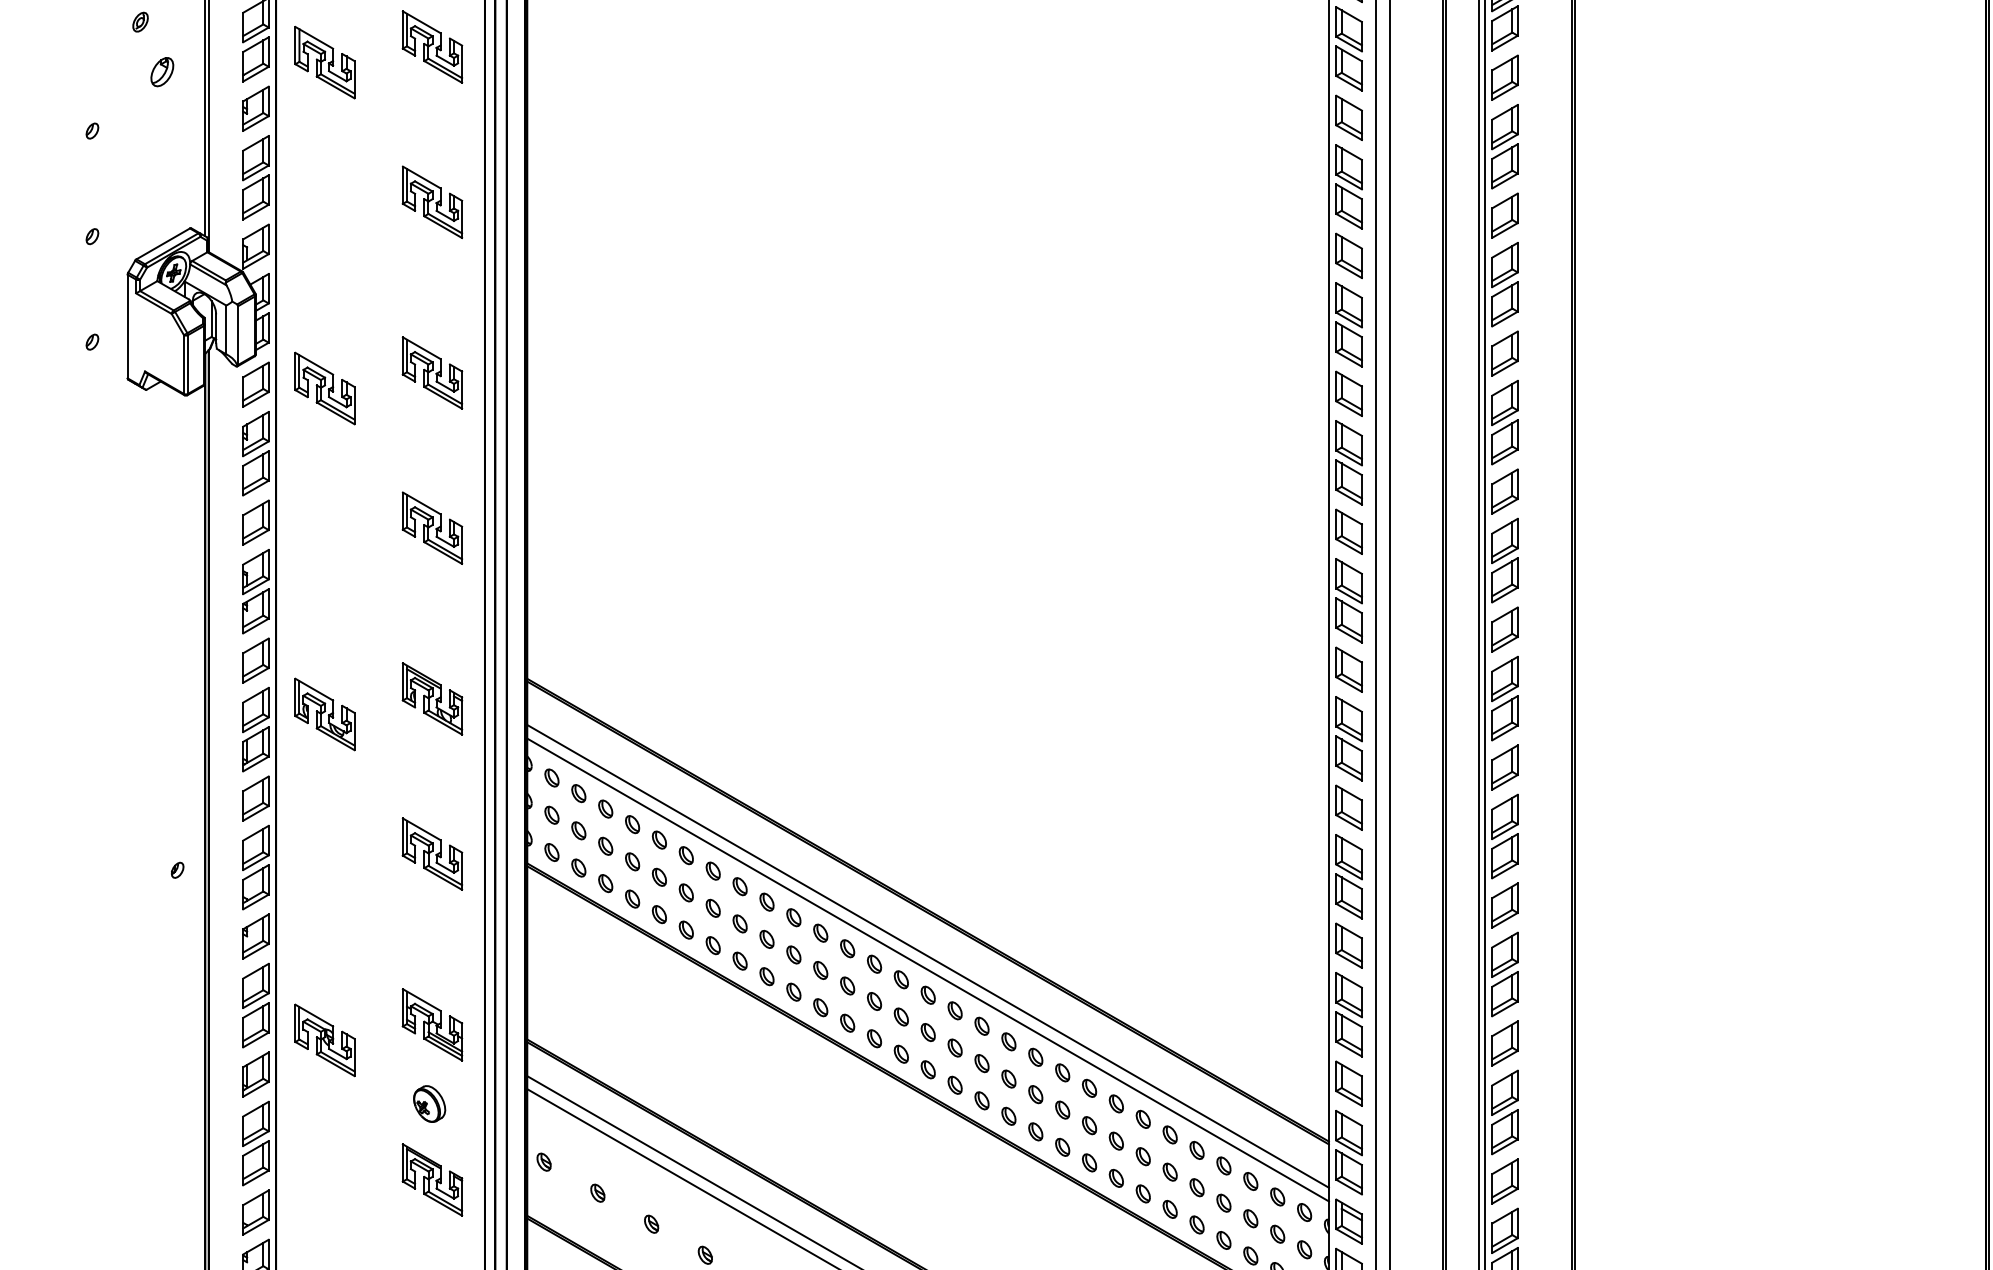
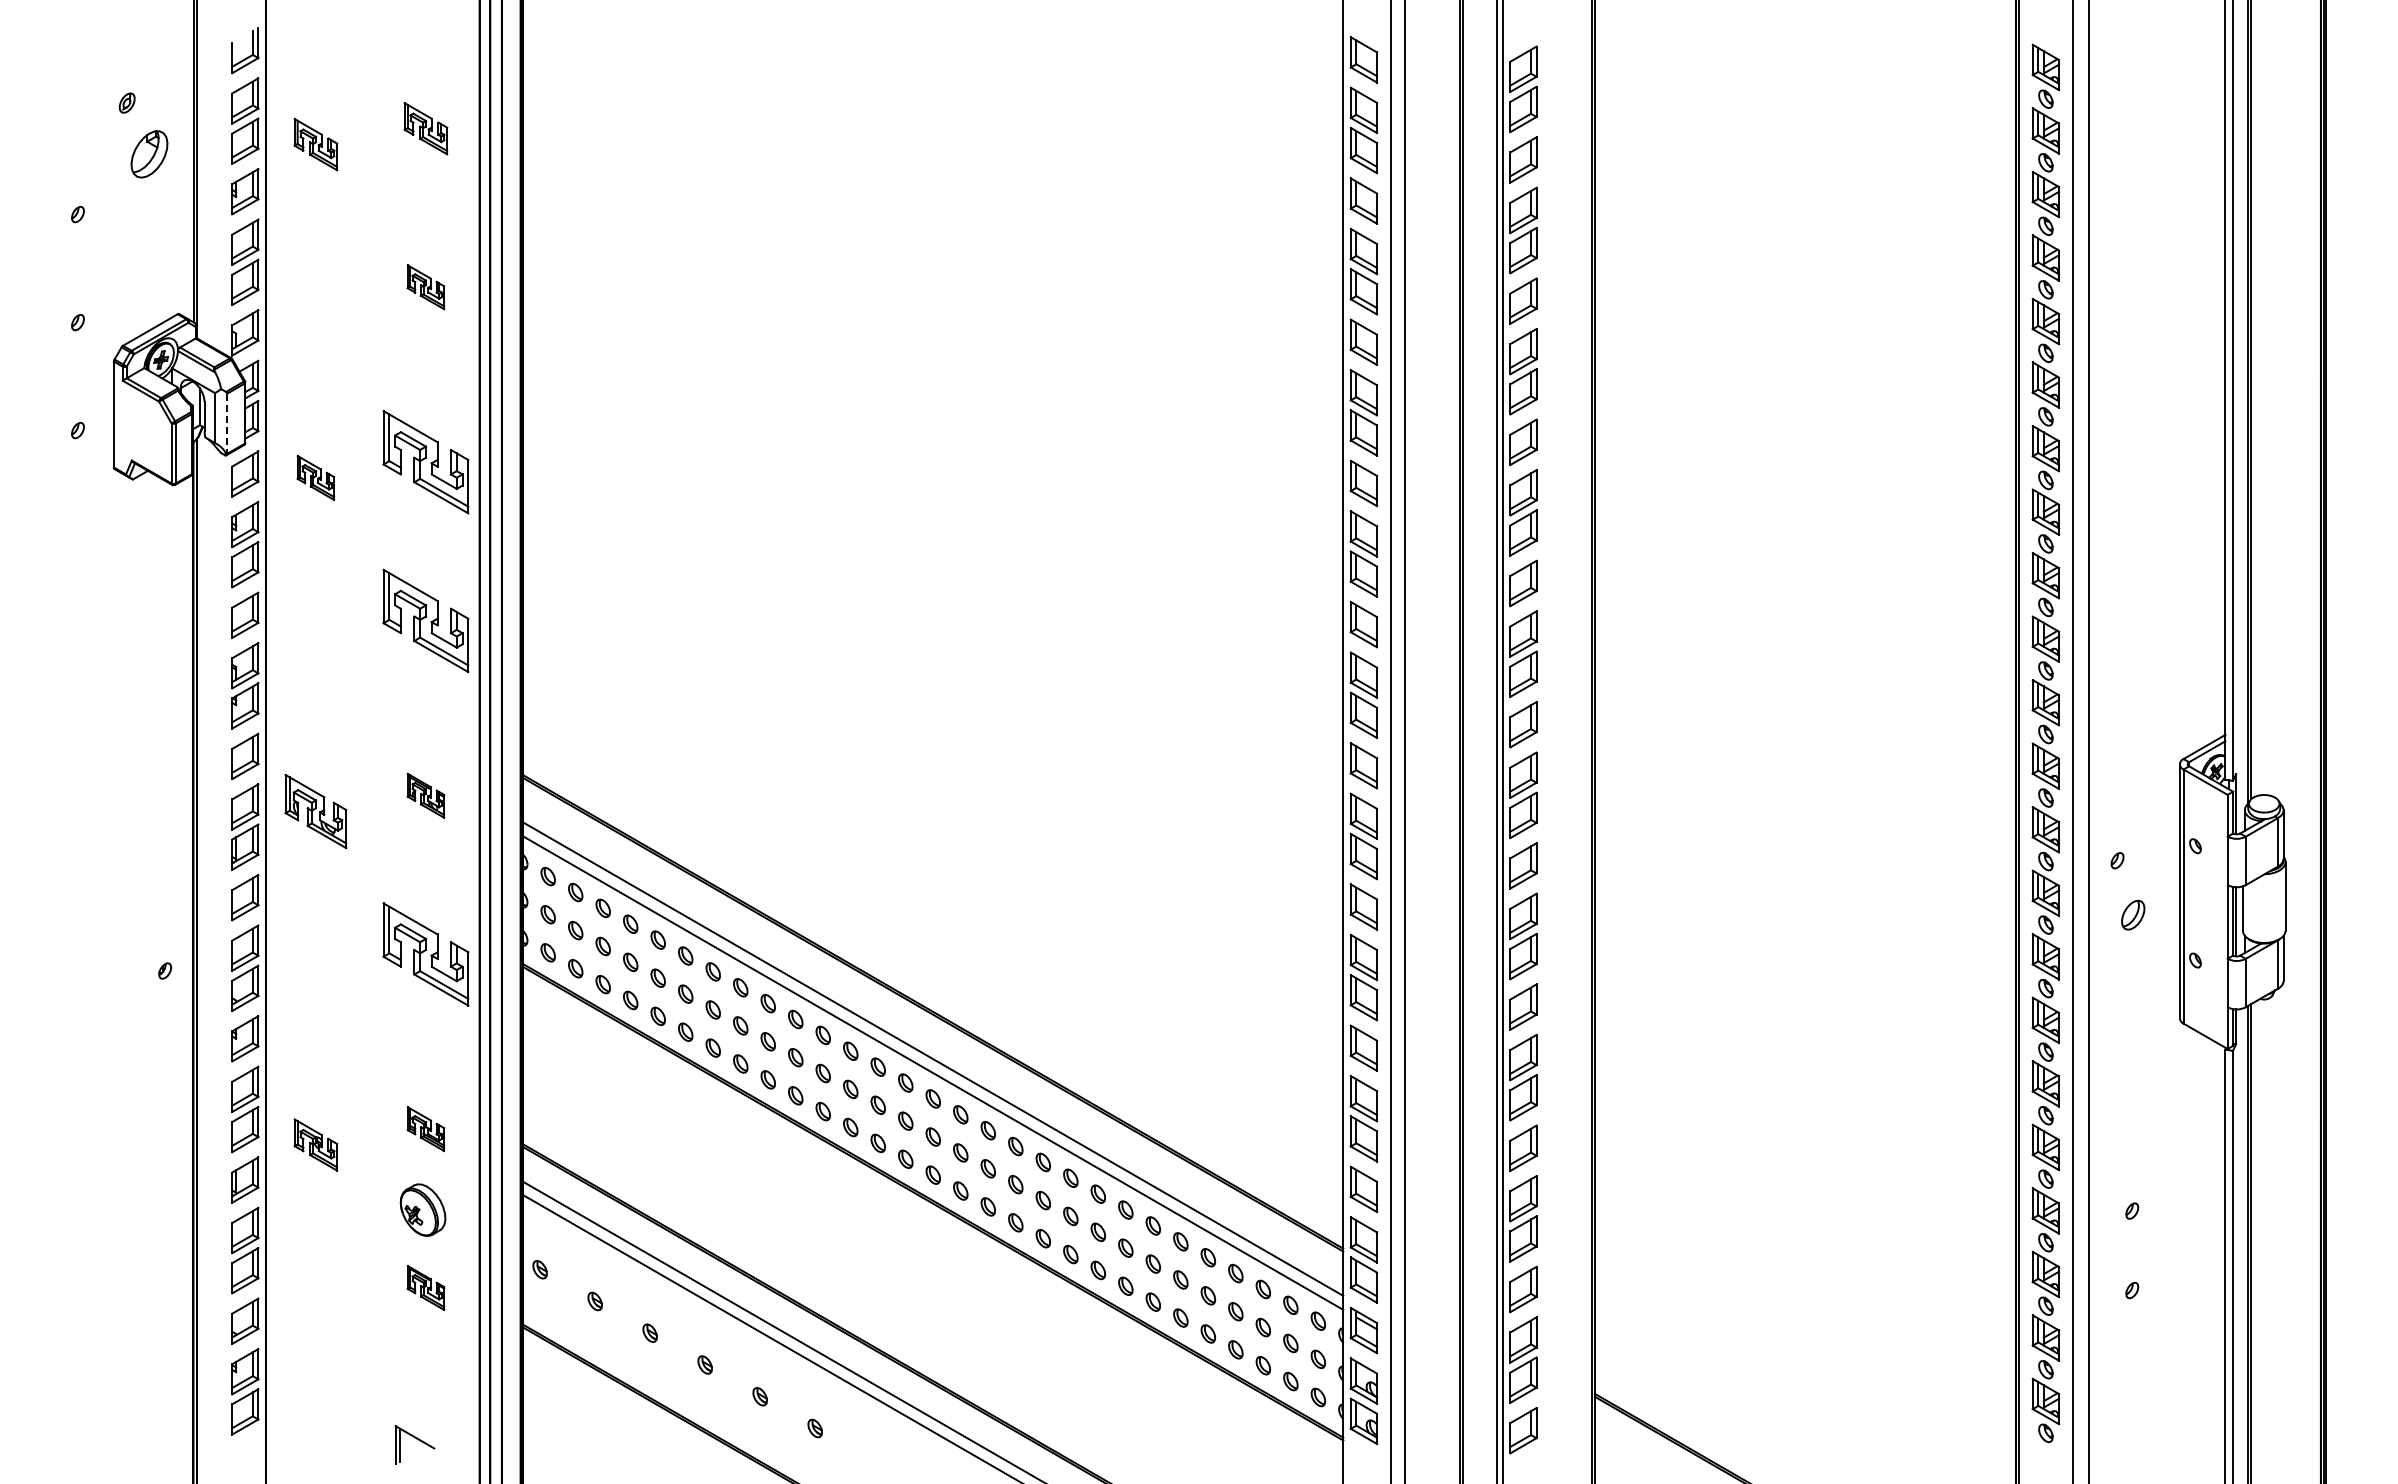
part: (432, 46) -> (425, 128), size x0.7
part: (324, 62) -> (315, 144), size x0.7
part: (162, 71) -> (149, 153), size x1.6
part: (432, 201) -> (425, 286), size x0.6
line: (238, 336) -> (227, 424), solid -> dashed
part: (432, 372) -> (425, 461), size x1.4
part: (324, 388) -> (315, 477), size x0.6
part: (432, 527) -> (425, 620), size x1.4
part: (432, 698) -> (425, 795), size x0.6
part: (432, 854) -> (425, 954), size x1.4
part: (432, 1024) -> (425, 1128), size x0.6
part: (324, 1039) -> (315, 1144), size x0.7
part: (429, 1104) -> (422, 1210), size x1.4
part: (432, 1179) -> (425, 1287), size x0.6

